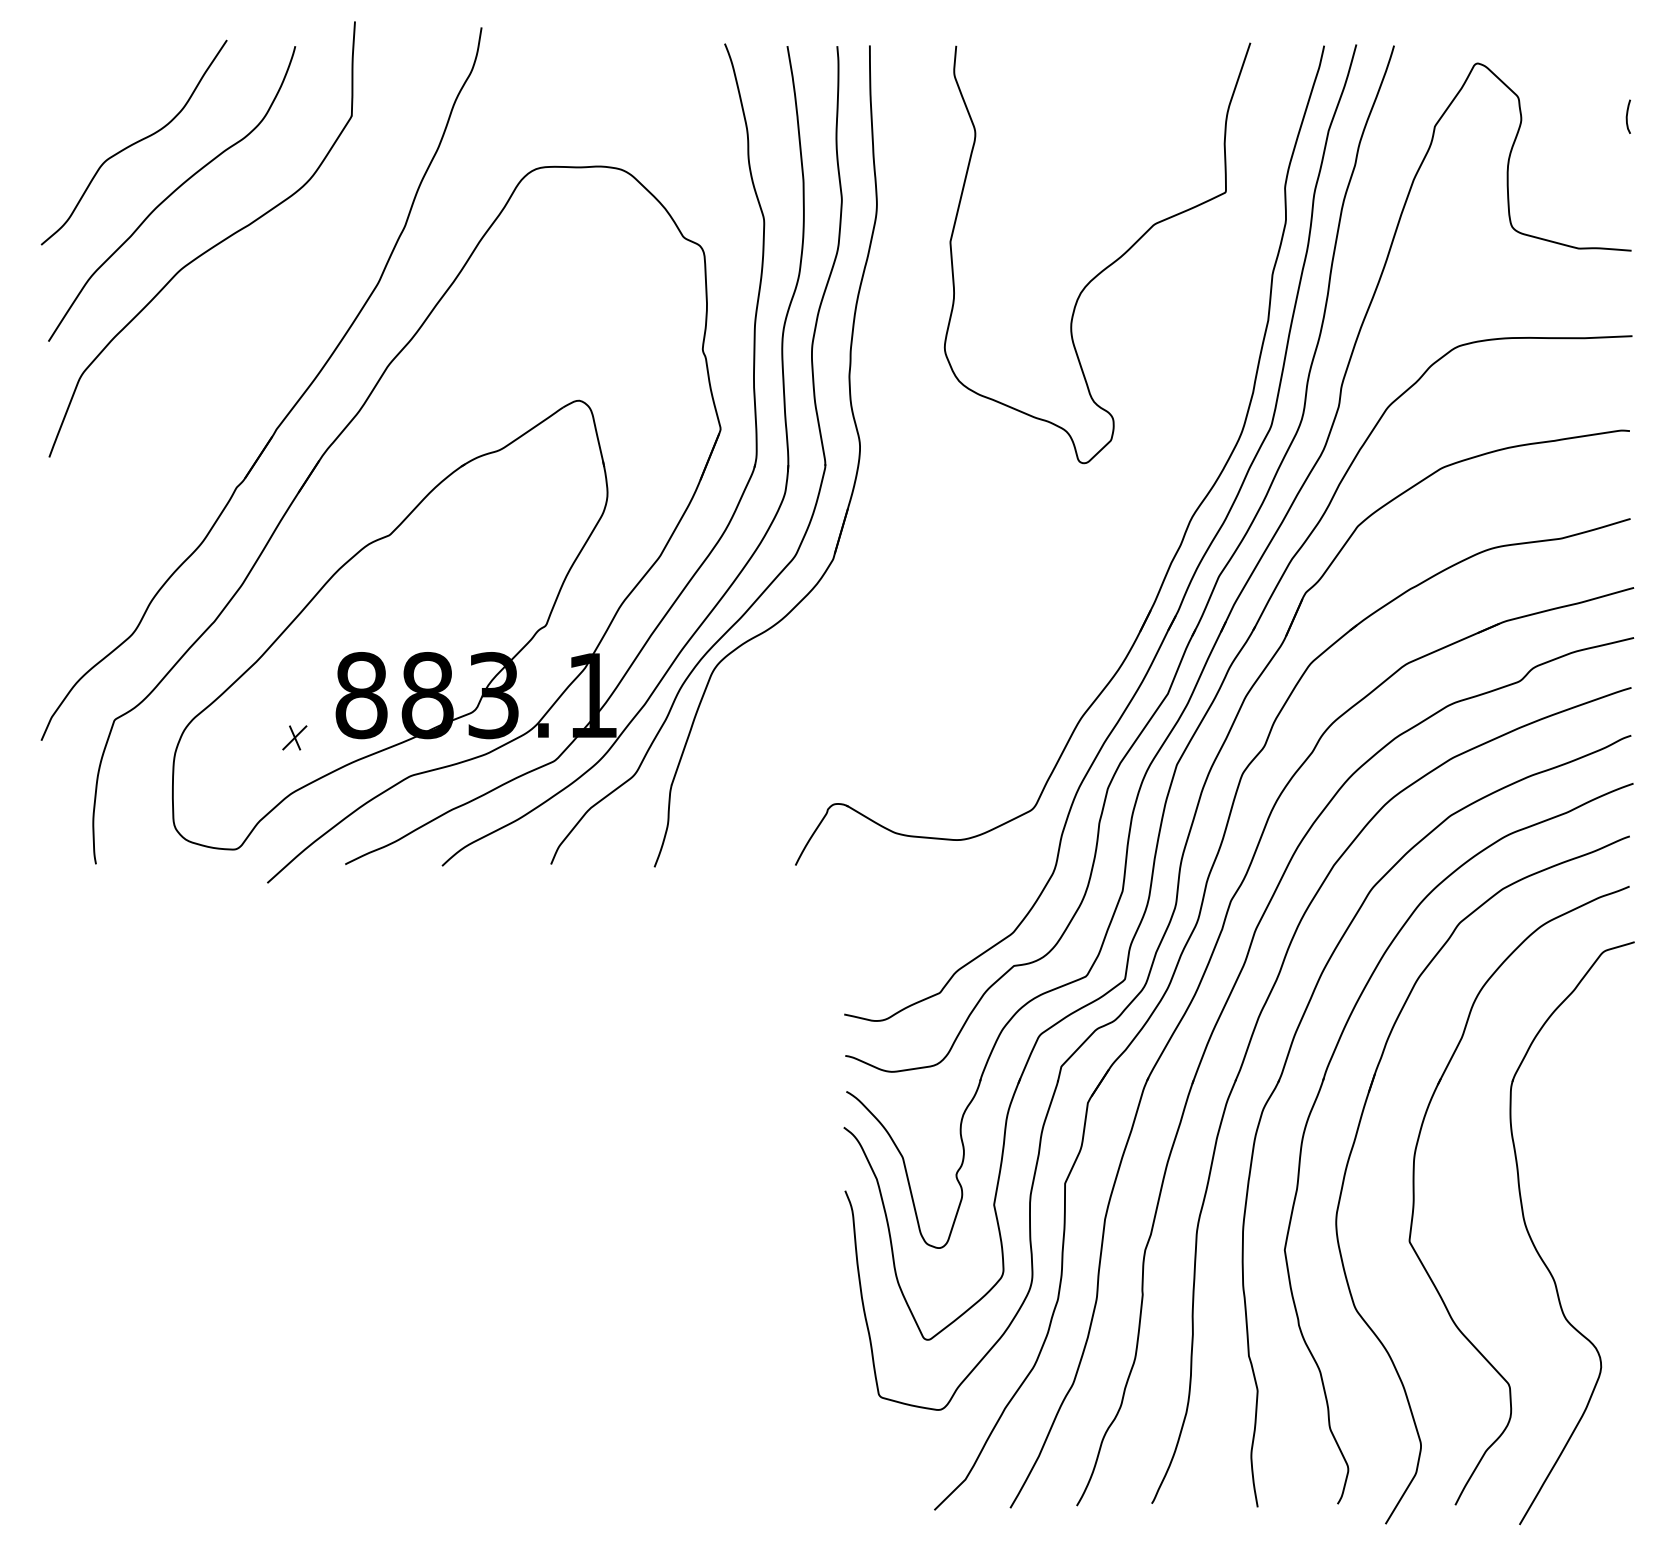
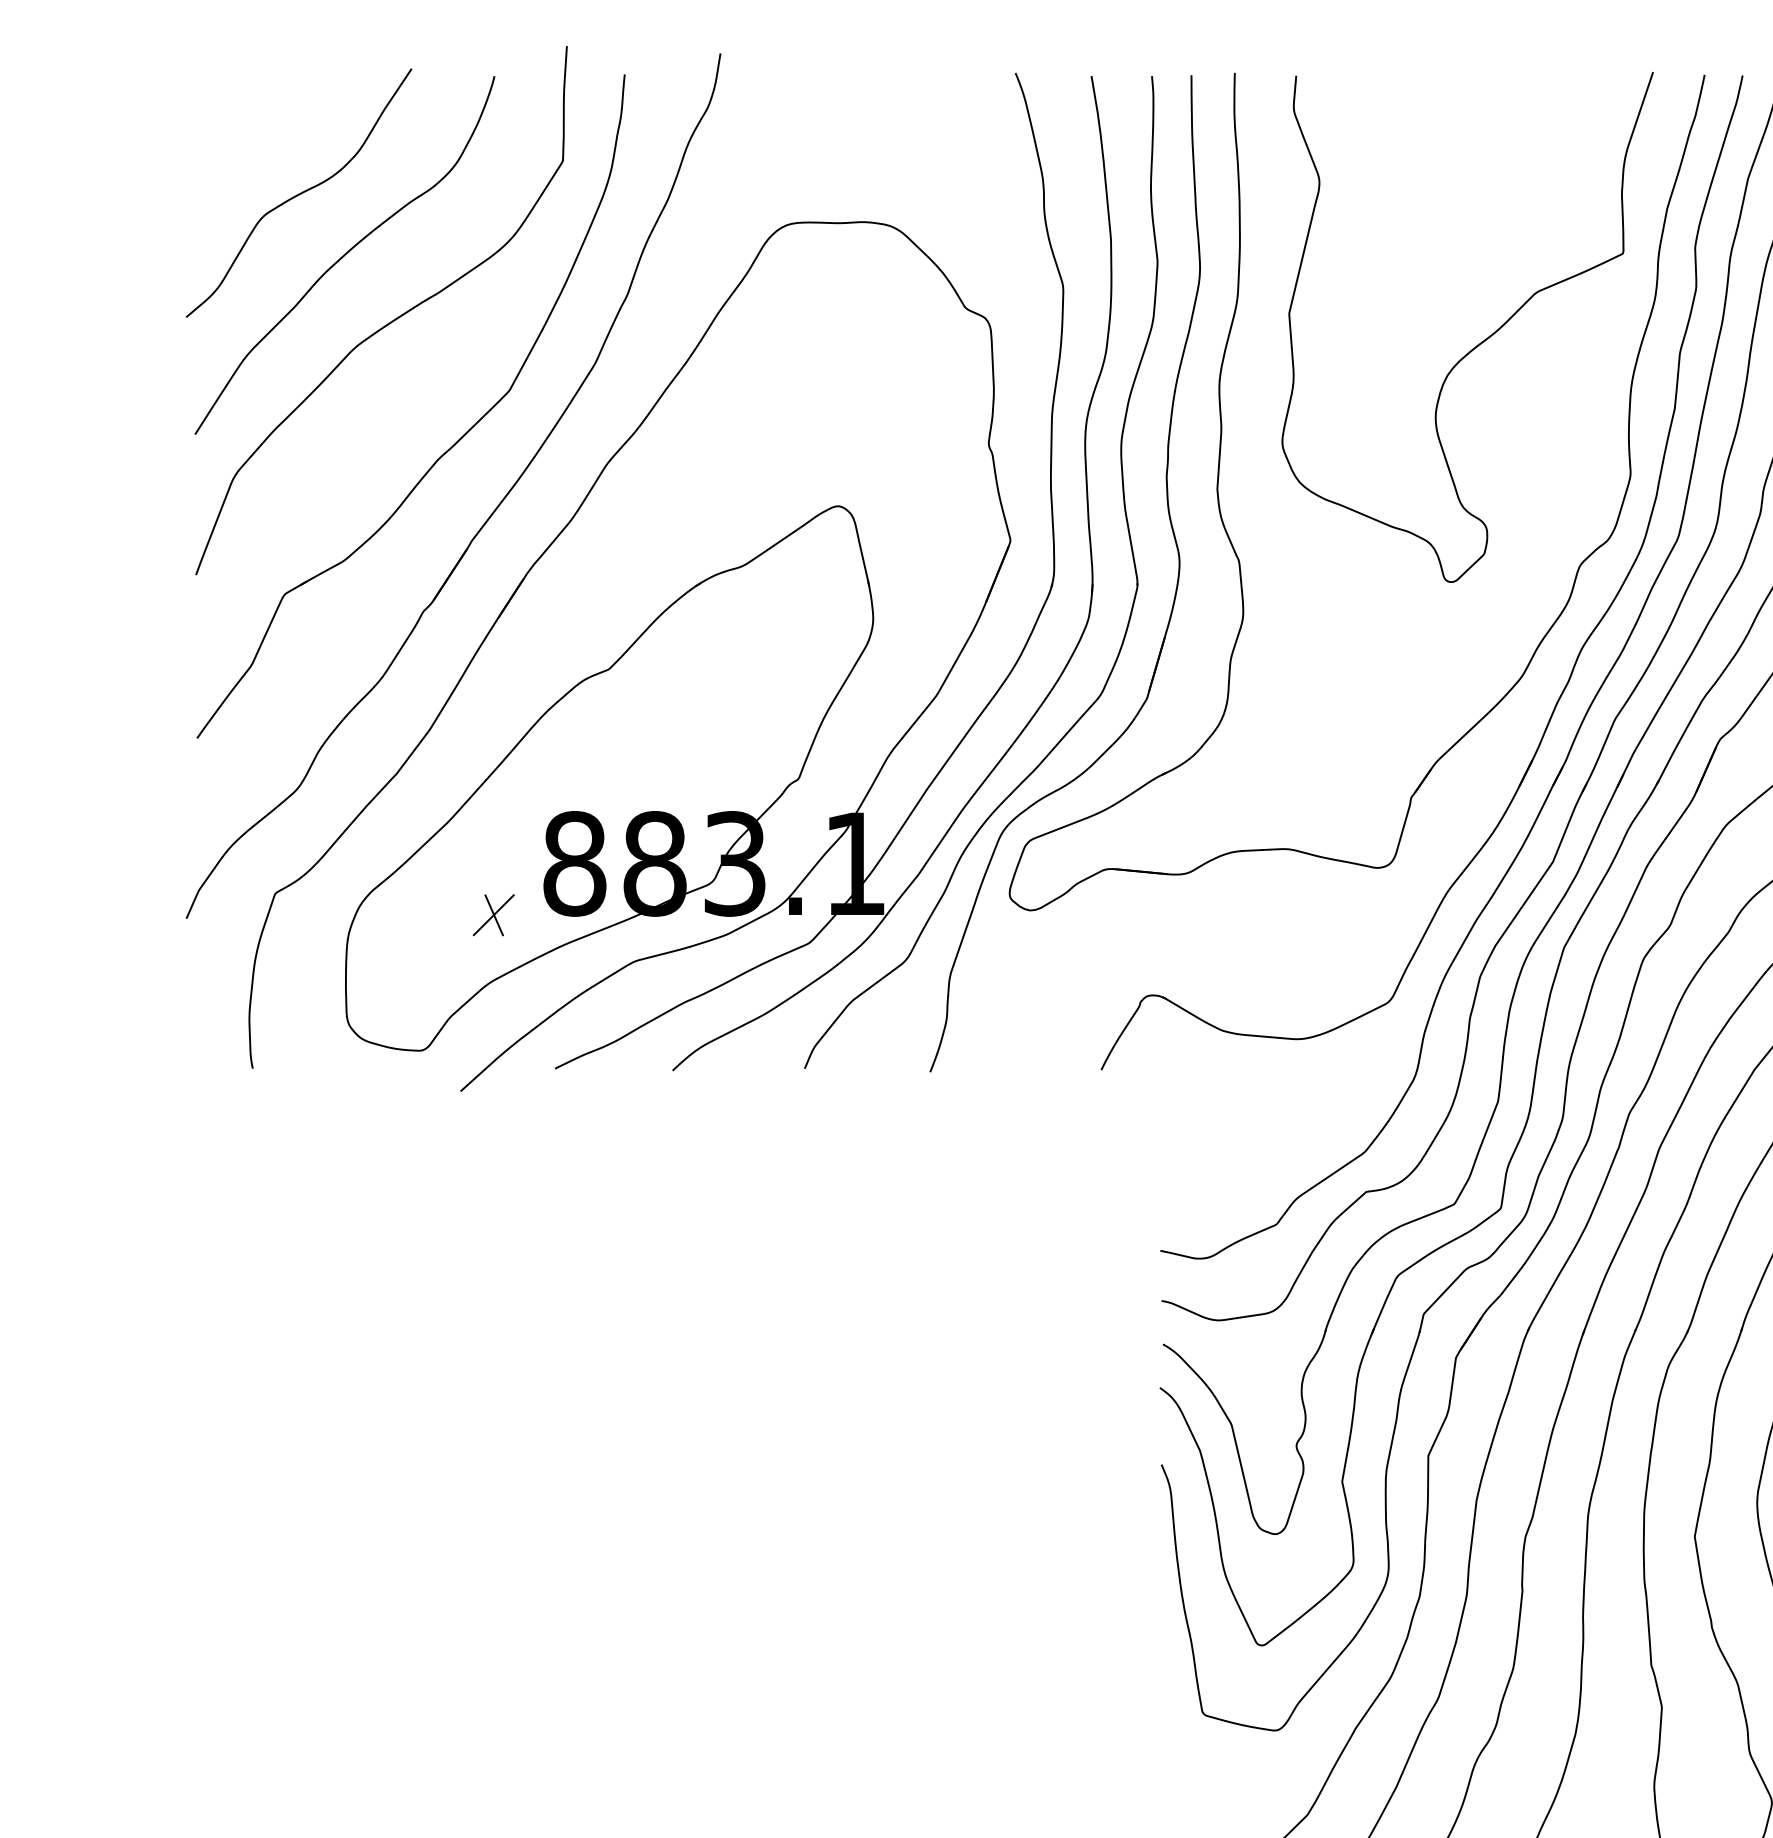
part: (254, 355) -> (444, 451), added
part: (904, 432) -> (1233, 544), added
part: (294, 737) -> (493, 914), size x1.43

